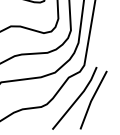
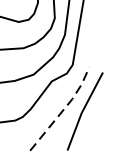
line: (77, 98) -> (63, 109), solid -> dashed

